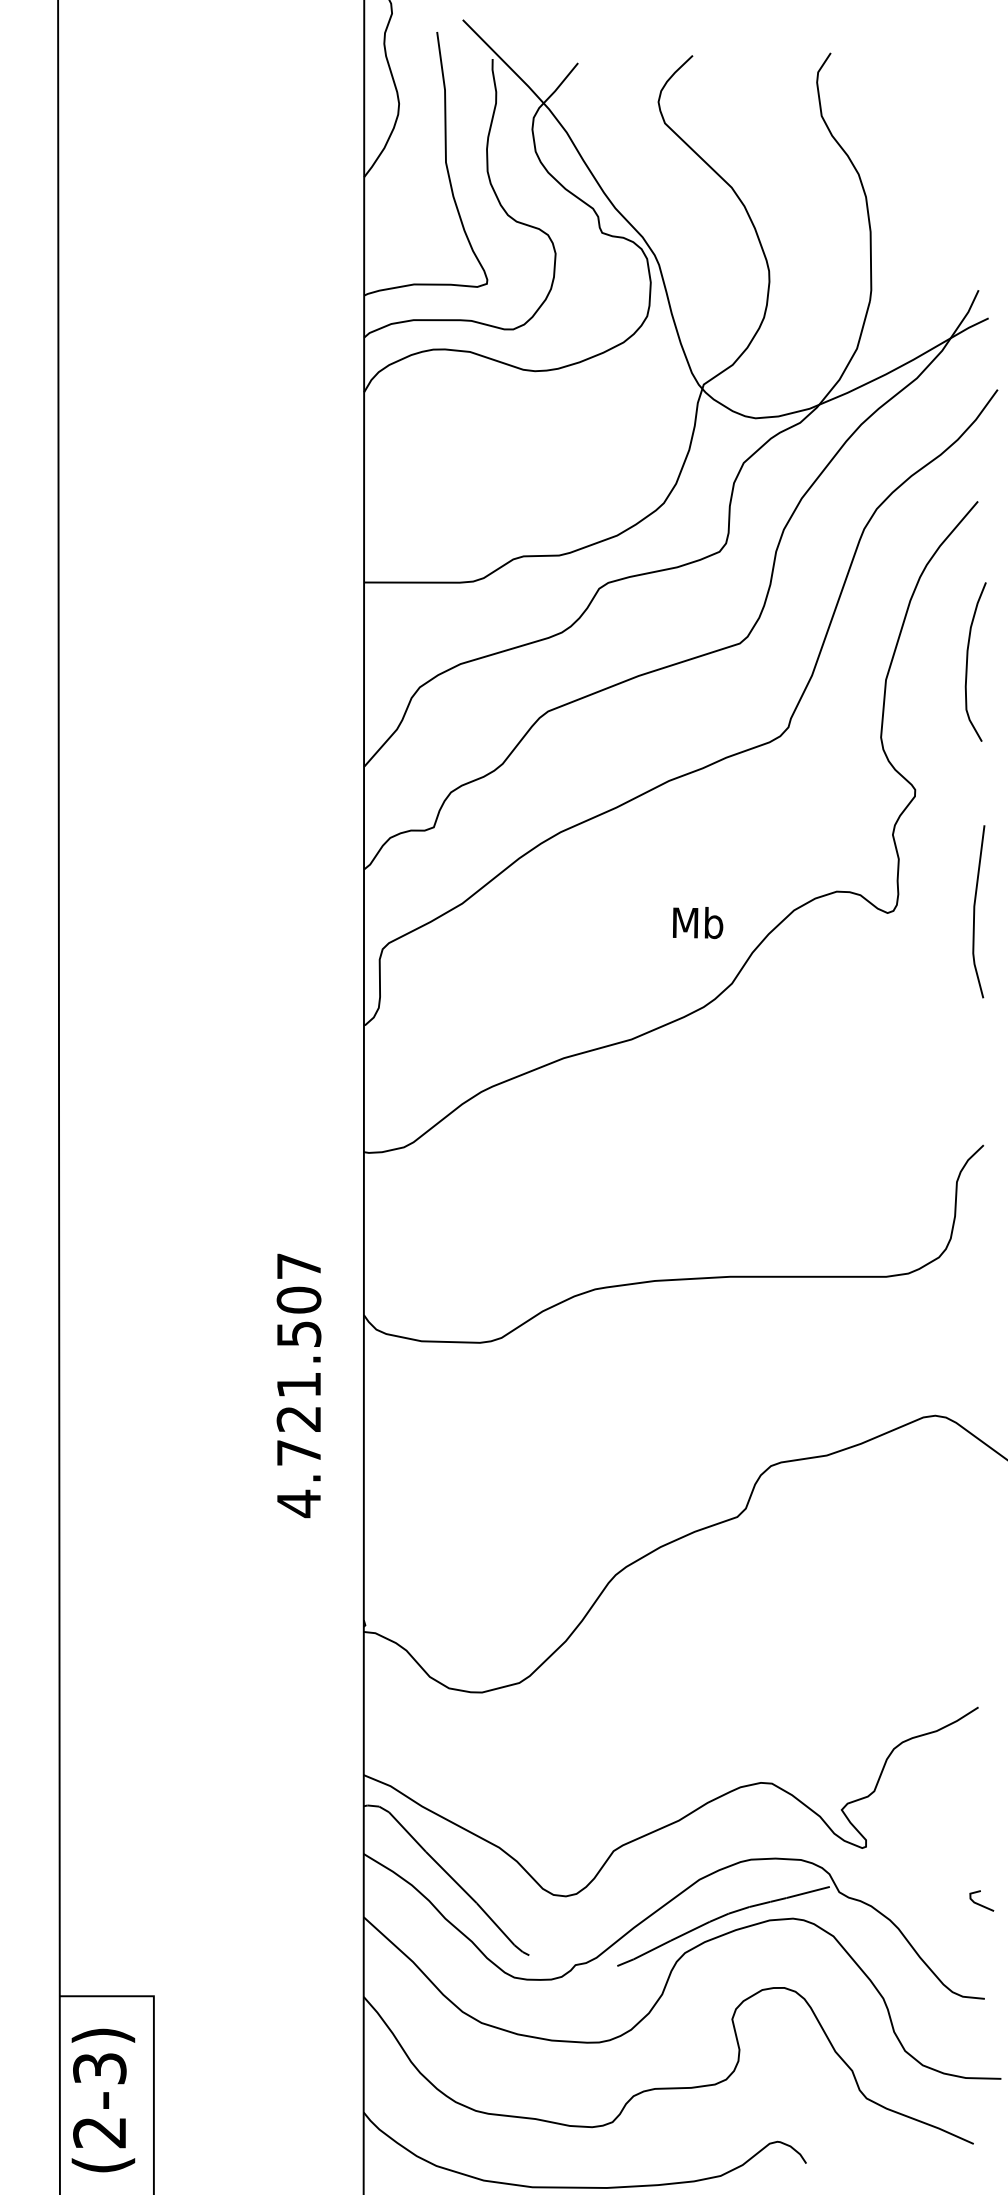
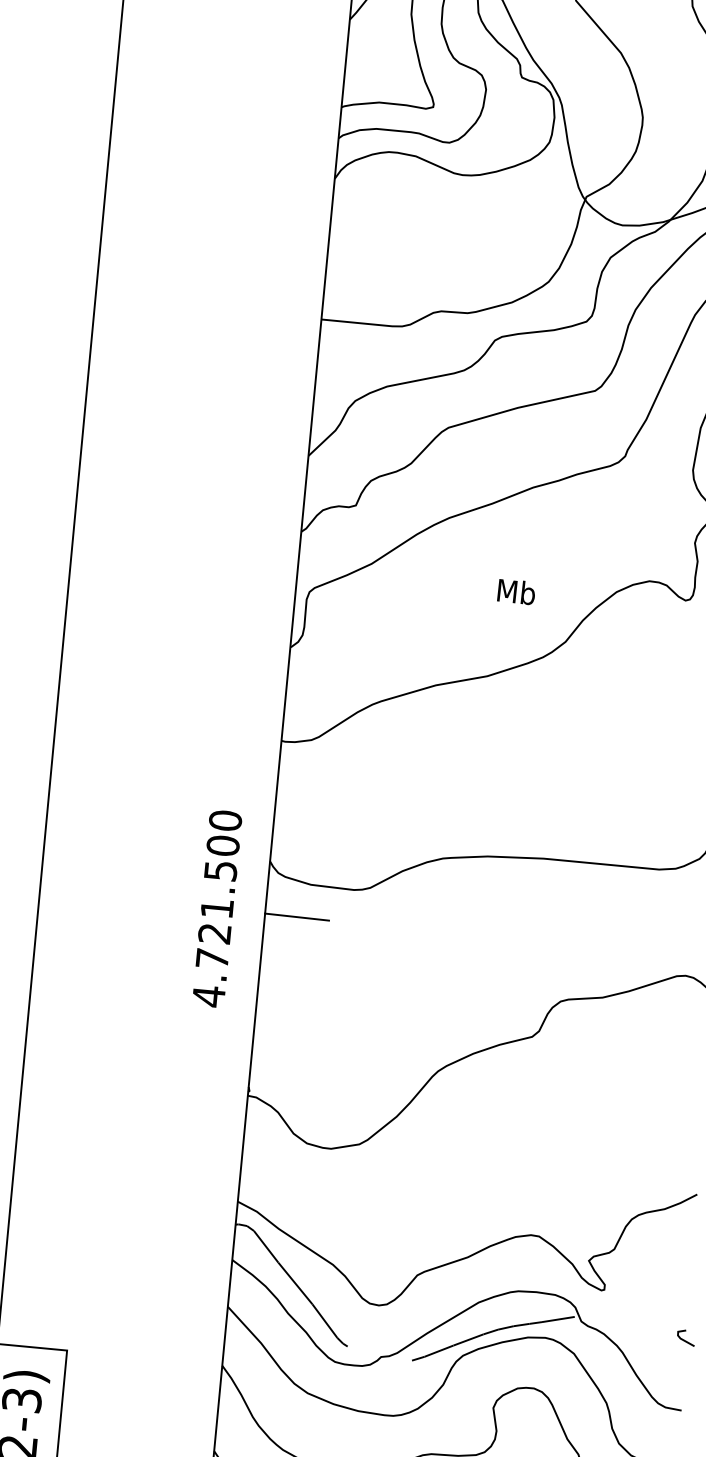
text: (698, 923) -> (516, 592), moved
text: (298, 1265) -> (225, 820), 4.721.507 -> 4.721.500
line: (406, 1386) -> (296, 917), added

